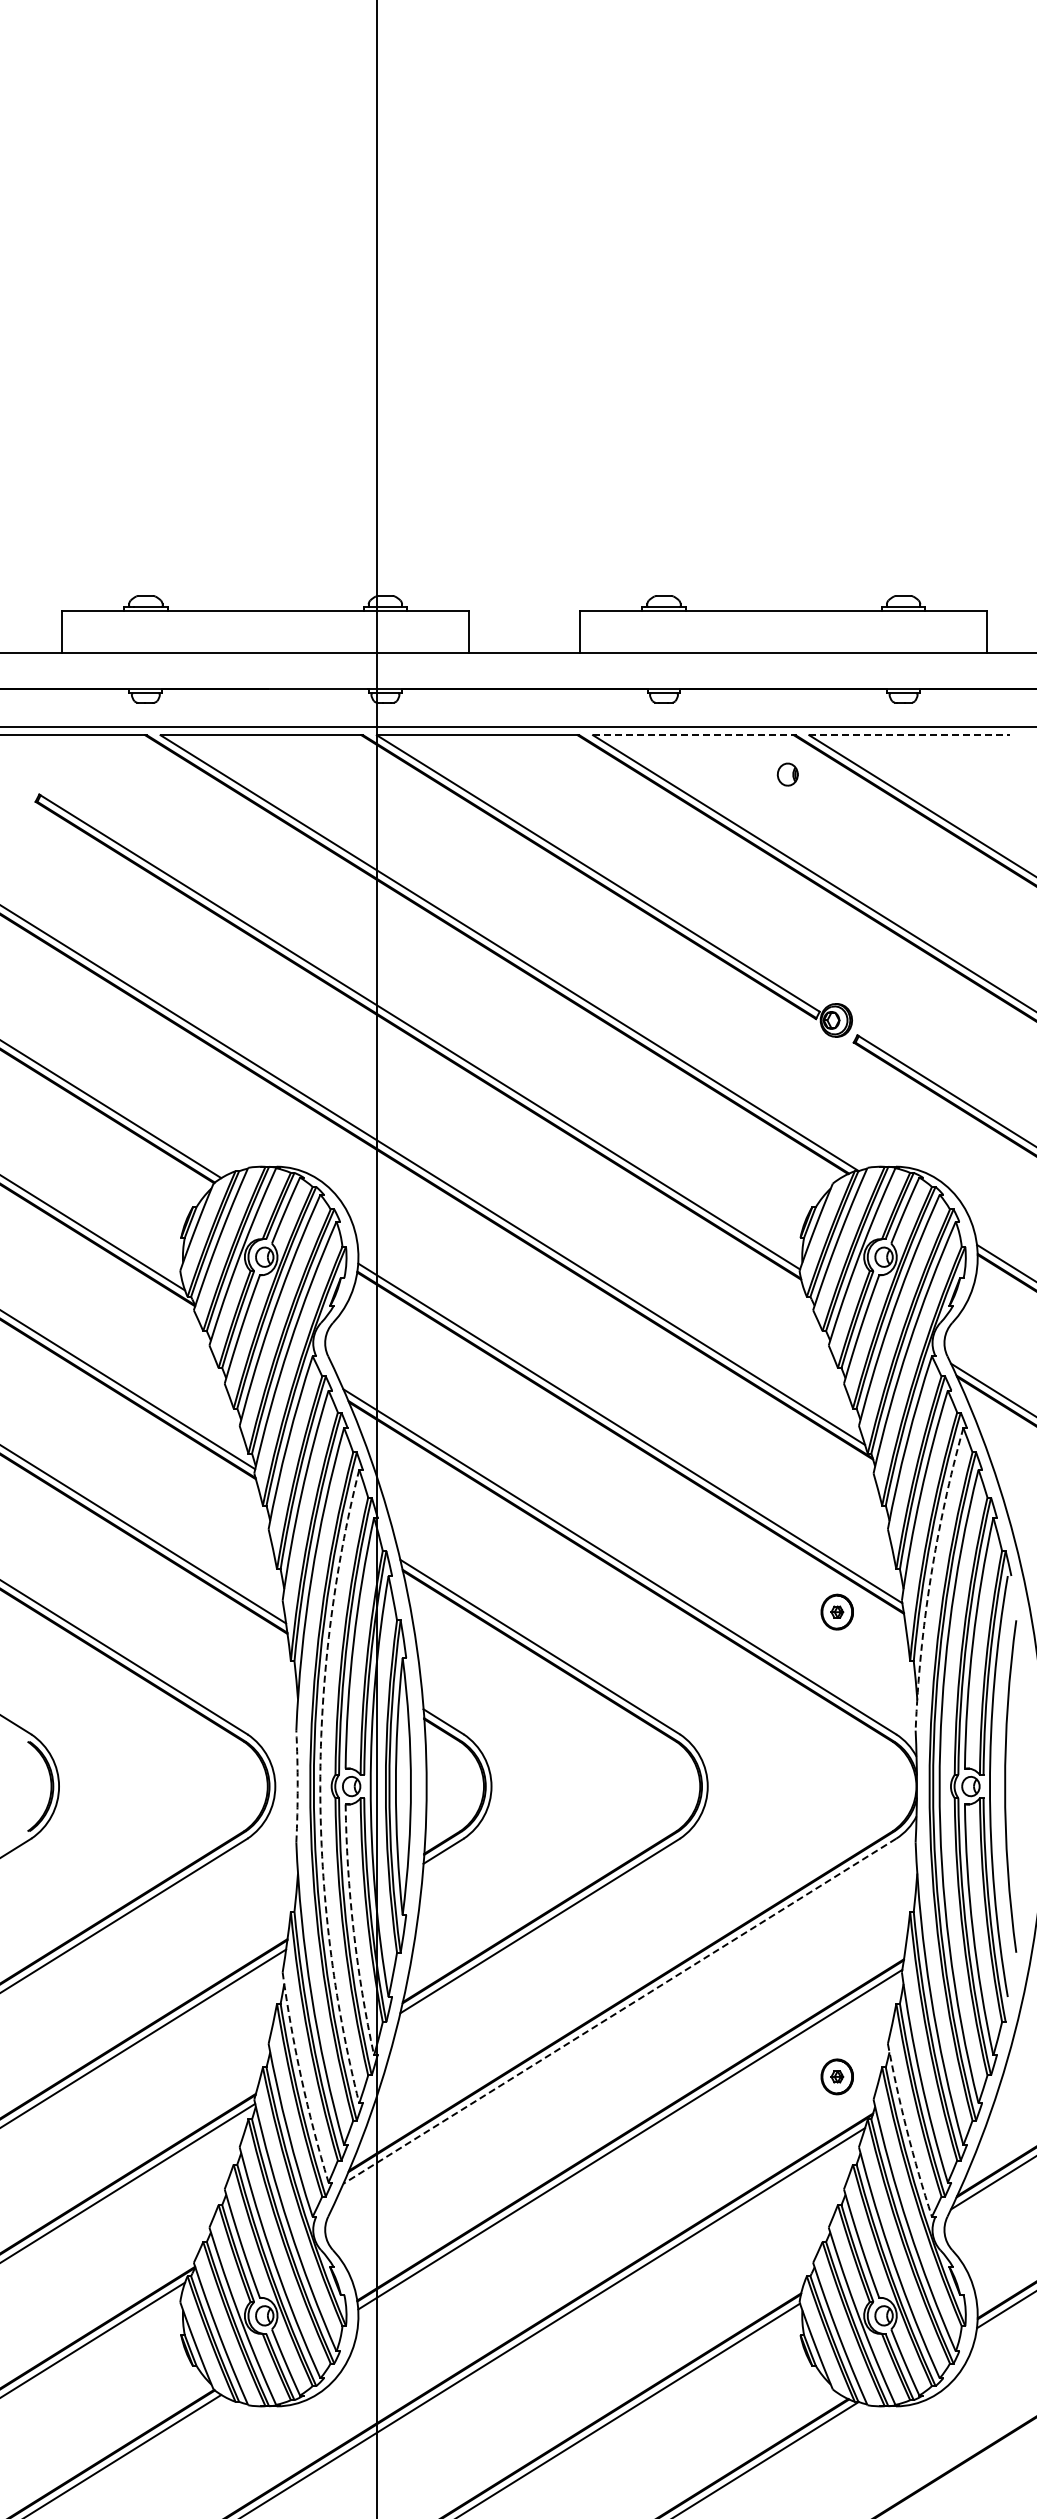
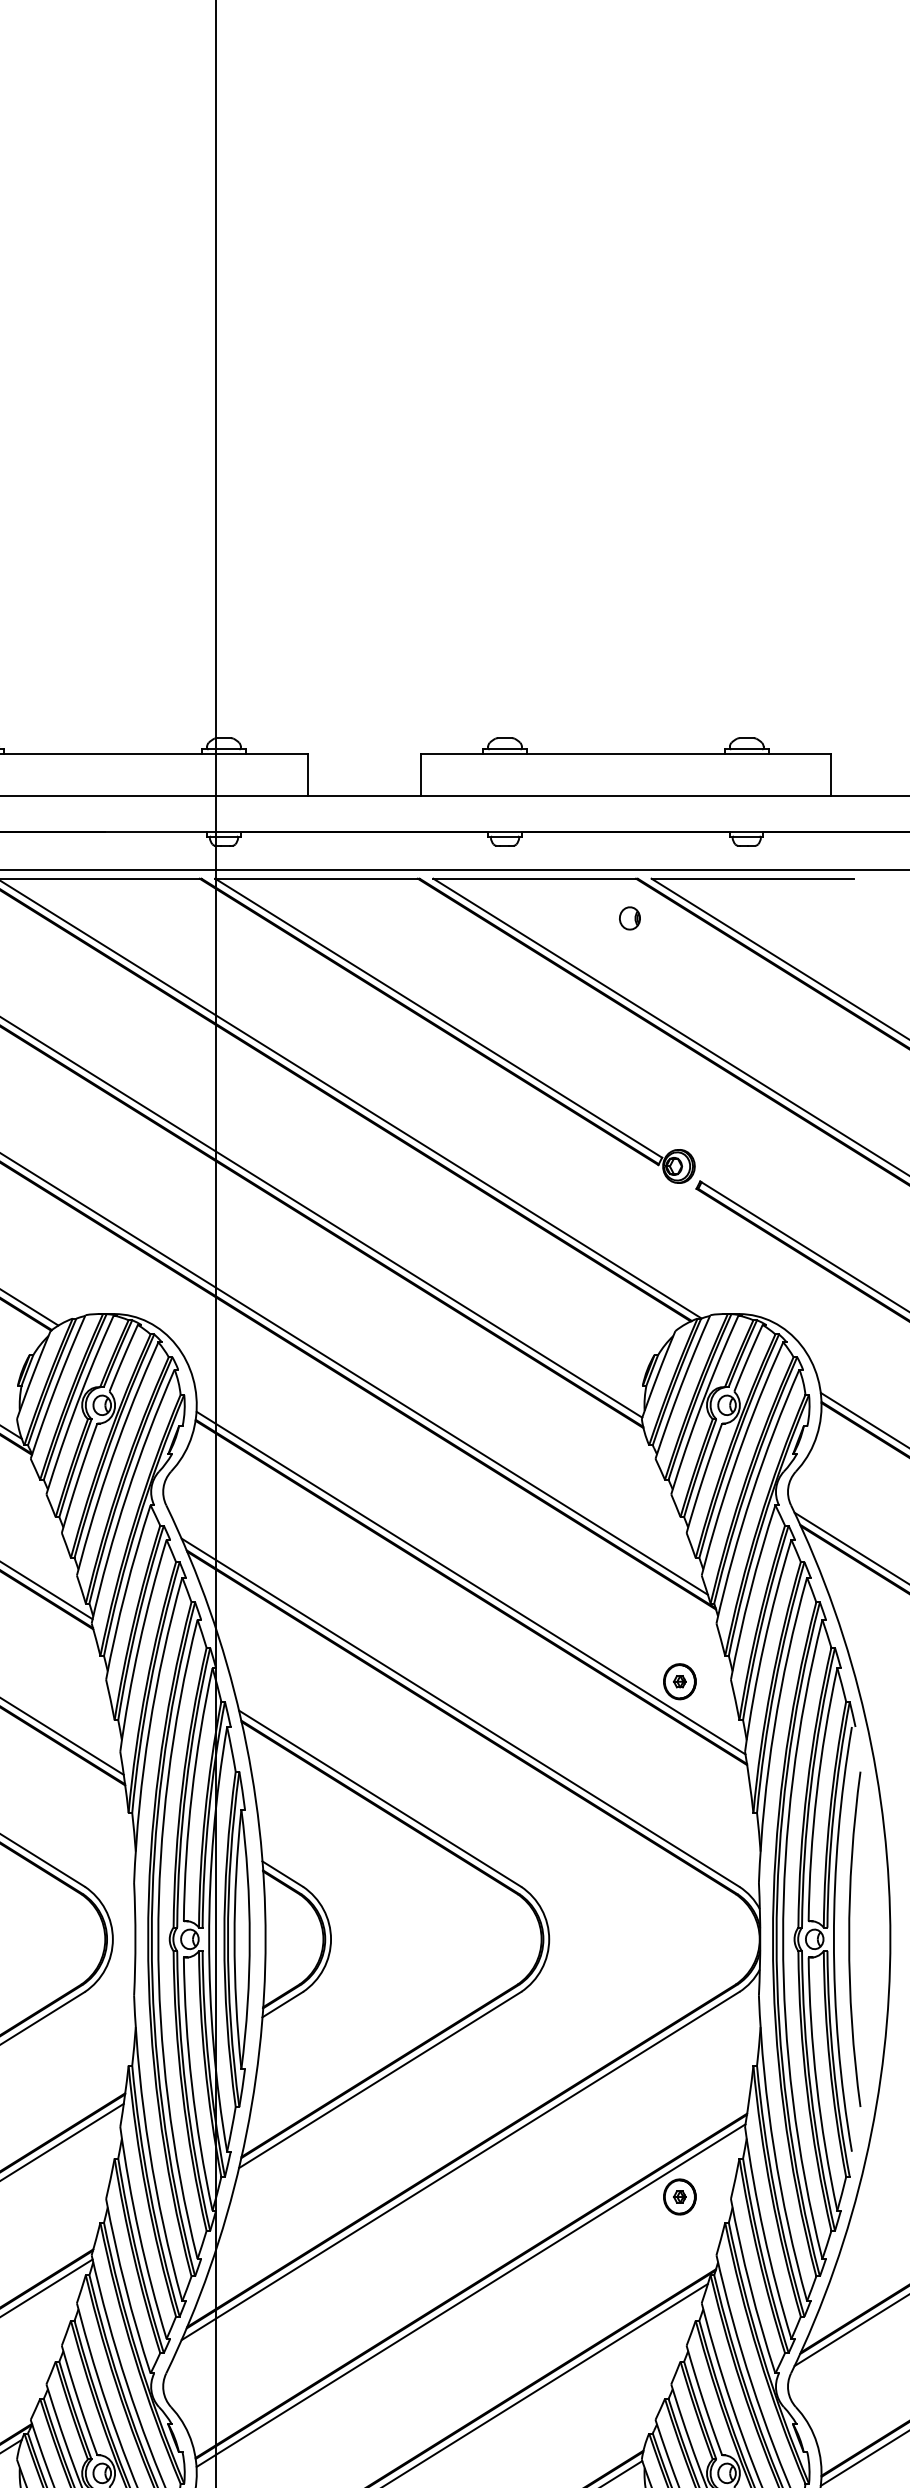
line: (693, 735) -> (534, 878), dashed -> solid
line: (910, 735) -> (753, 878), dashed -> solid
arc: (930, 1577) -> (773, 1728), dashed -> solid
part: (836, 1611) -> (679, 1681), moved
arc: (297, 1786) -> (135, 1939), dashed -> solid
arc: (320, 1786) -> (158, 1939), dashed -> solid
arc: (353, 1930) -> (191, 2084), dashed -> solid
line: (619, 2011) -> (460, 2166), dashed -> solid
part: (836, 2076) -> (679, 2196), moved
arc: (301, 2078) -> (139, 2233), dashed -> solid
arc: (907, 2131) -> (750, 2287), dashed -> solid

